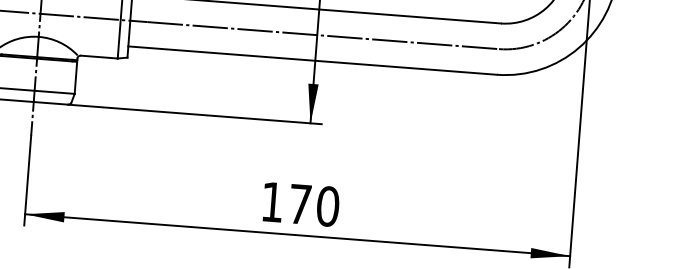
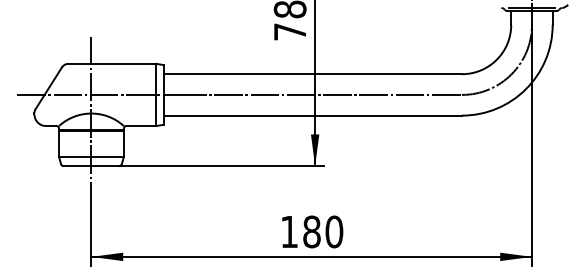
text: (299, 203) -> (311, 231), 170 -> 180

